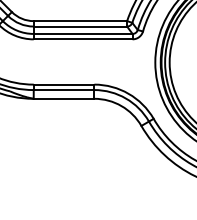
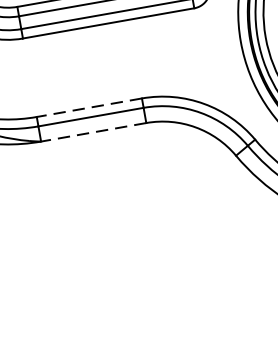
line: (63, 84) -> (88, 107), solid -> dashed
line: (63, 98) -> (92, 131), solid -> dashed

